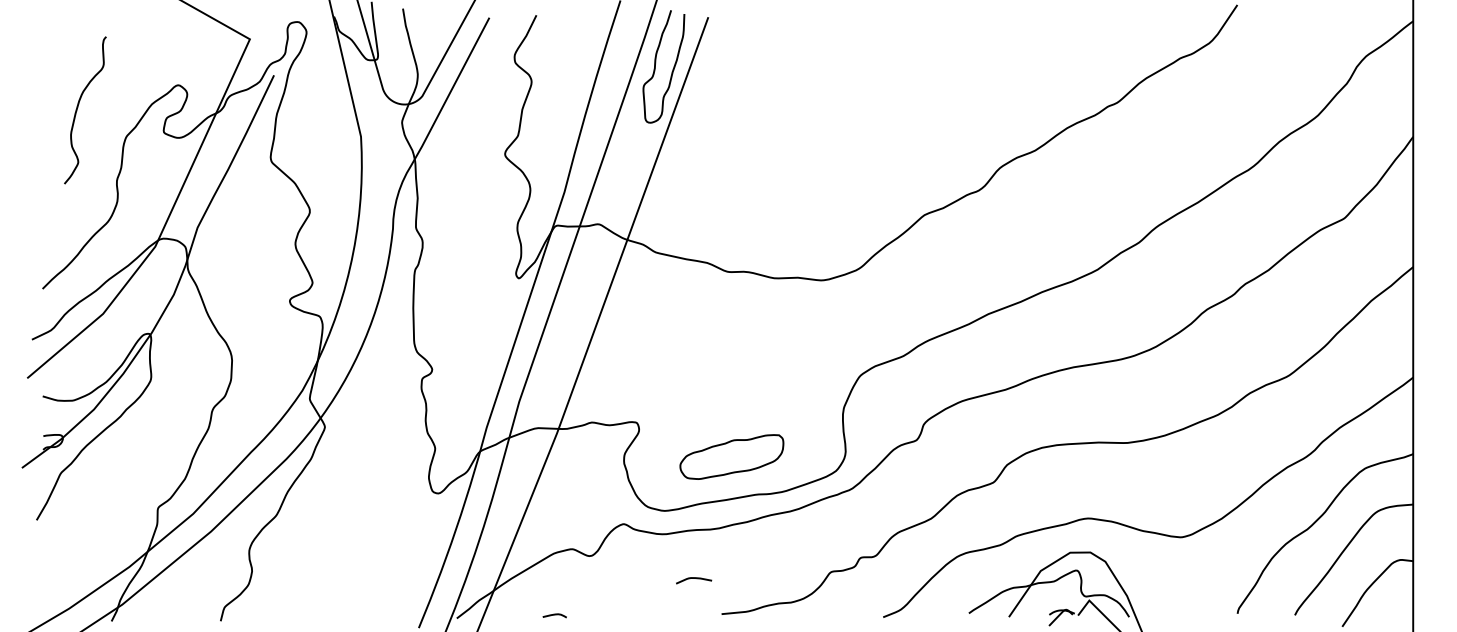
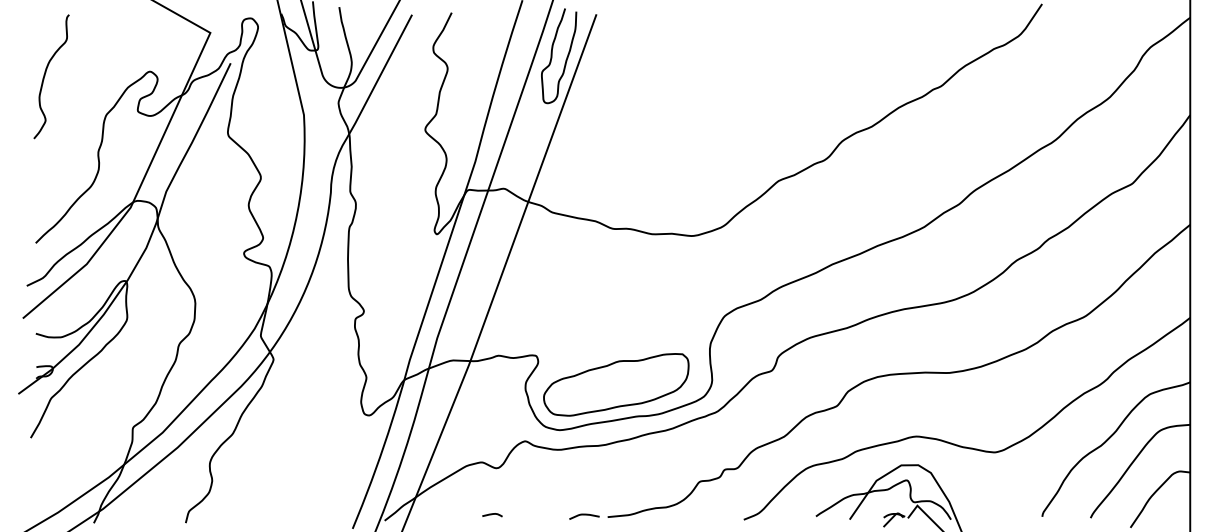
curve: (78, 107) -> (45, 74), moved
part: (731, 456) -> (616, 384), size x1.67
curve: (694, 578) -> (584, 514), moved
curve: (554, 615) -> (492, 514), moved

